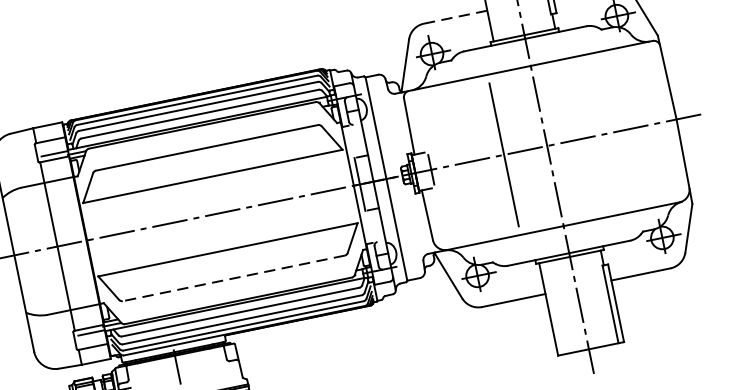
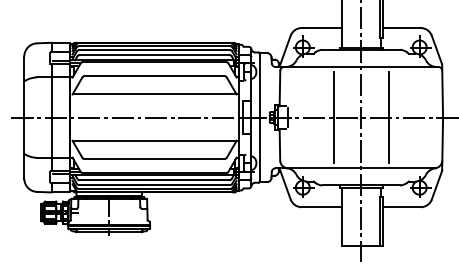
line: (457, 17) -> (322, 28), dashed -> solid
line: (590, 136) -> (388, 117), added
line: (233, 277) -> (154, 158), dashed -> solid

